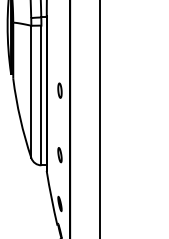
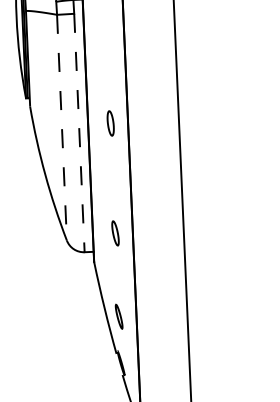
line: (31, 92) -> (62, 128), solid -> dashed
line: (41, 95) -> (79, 133), solid -> dashed

